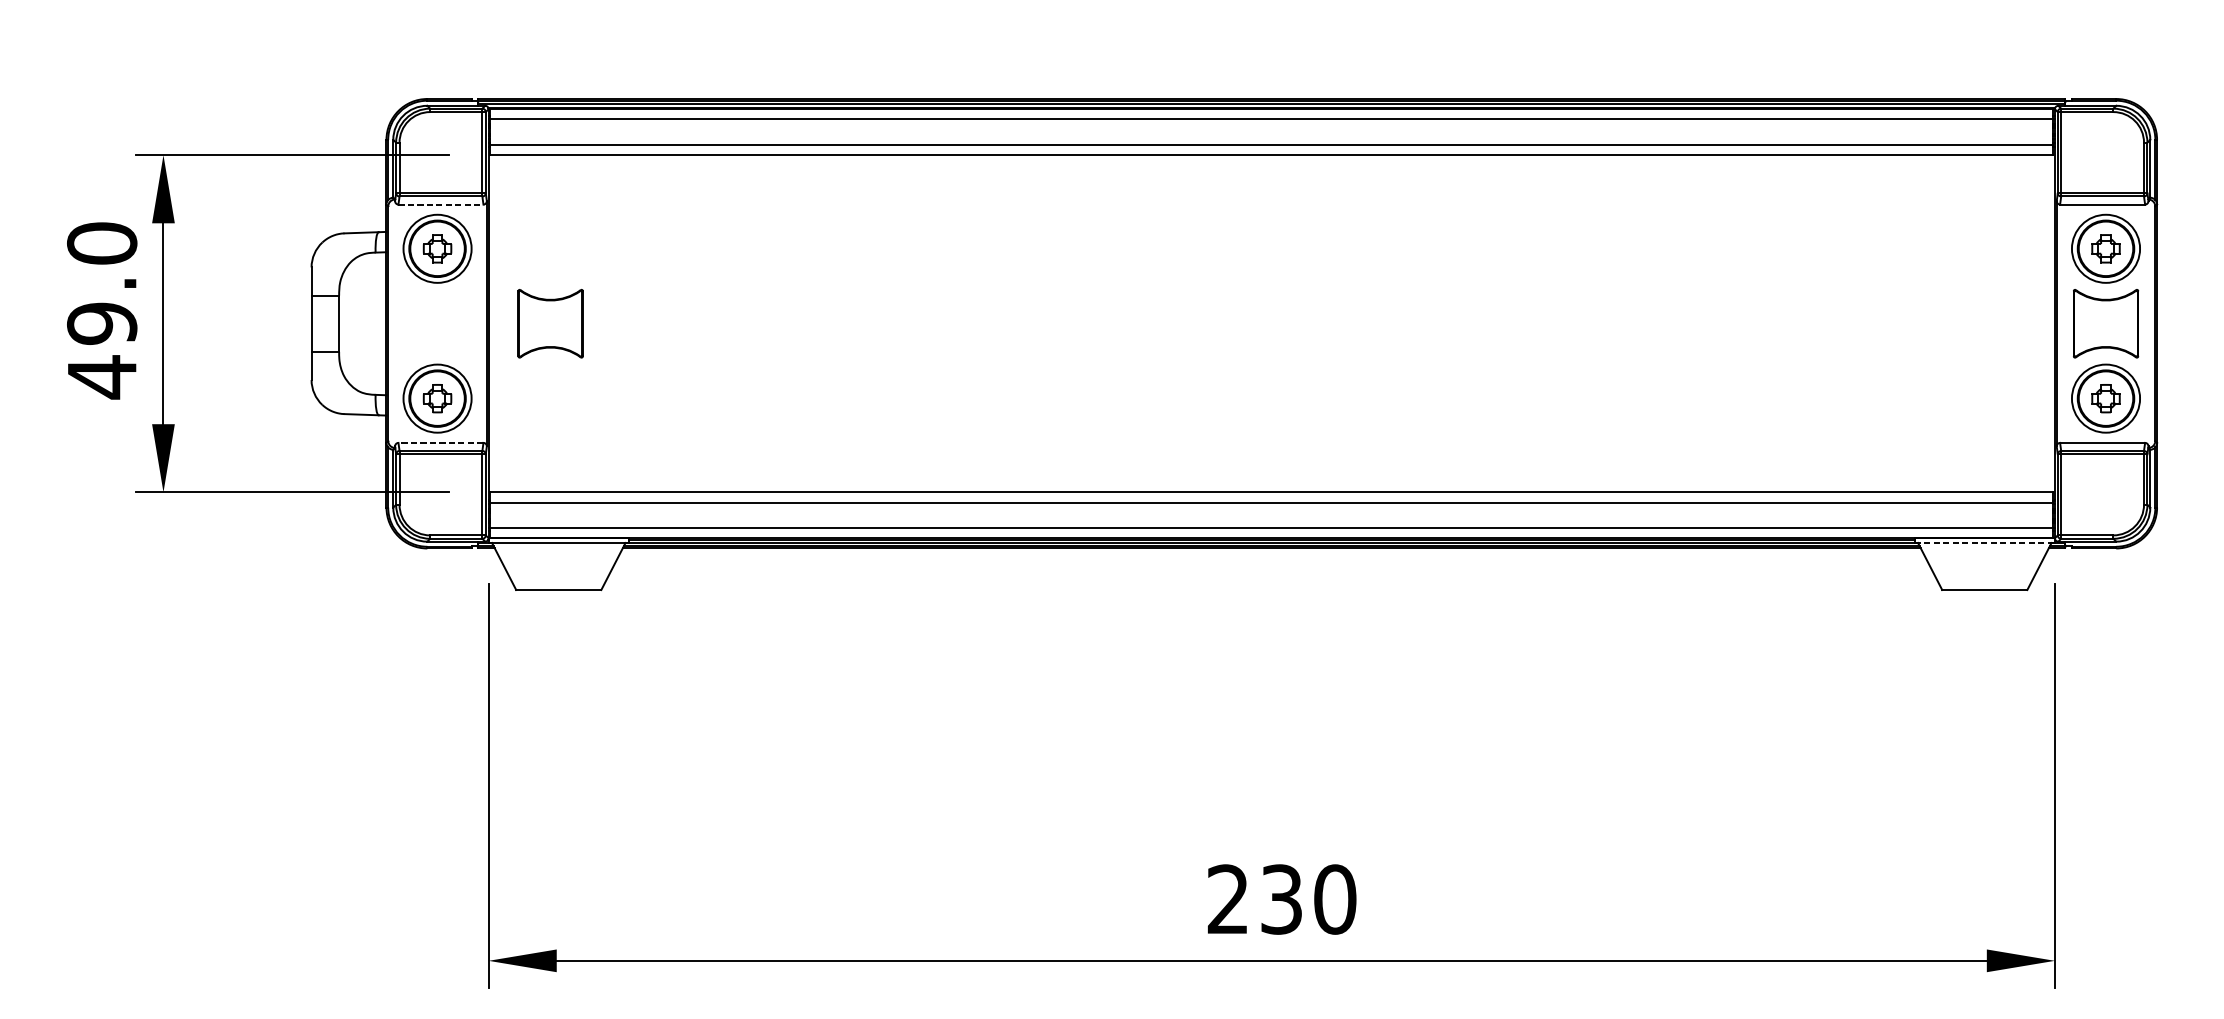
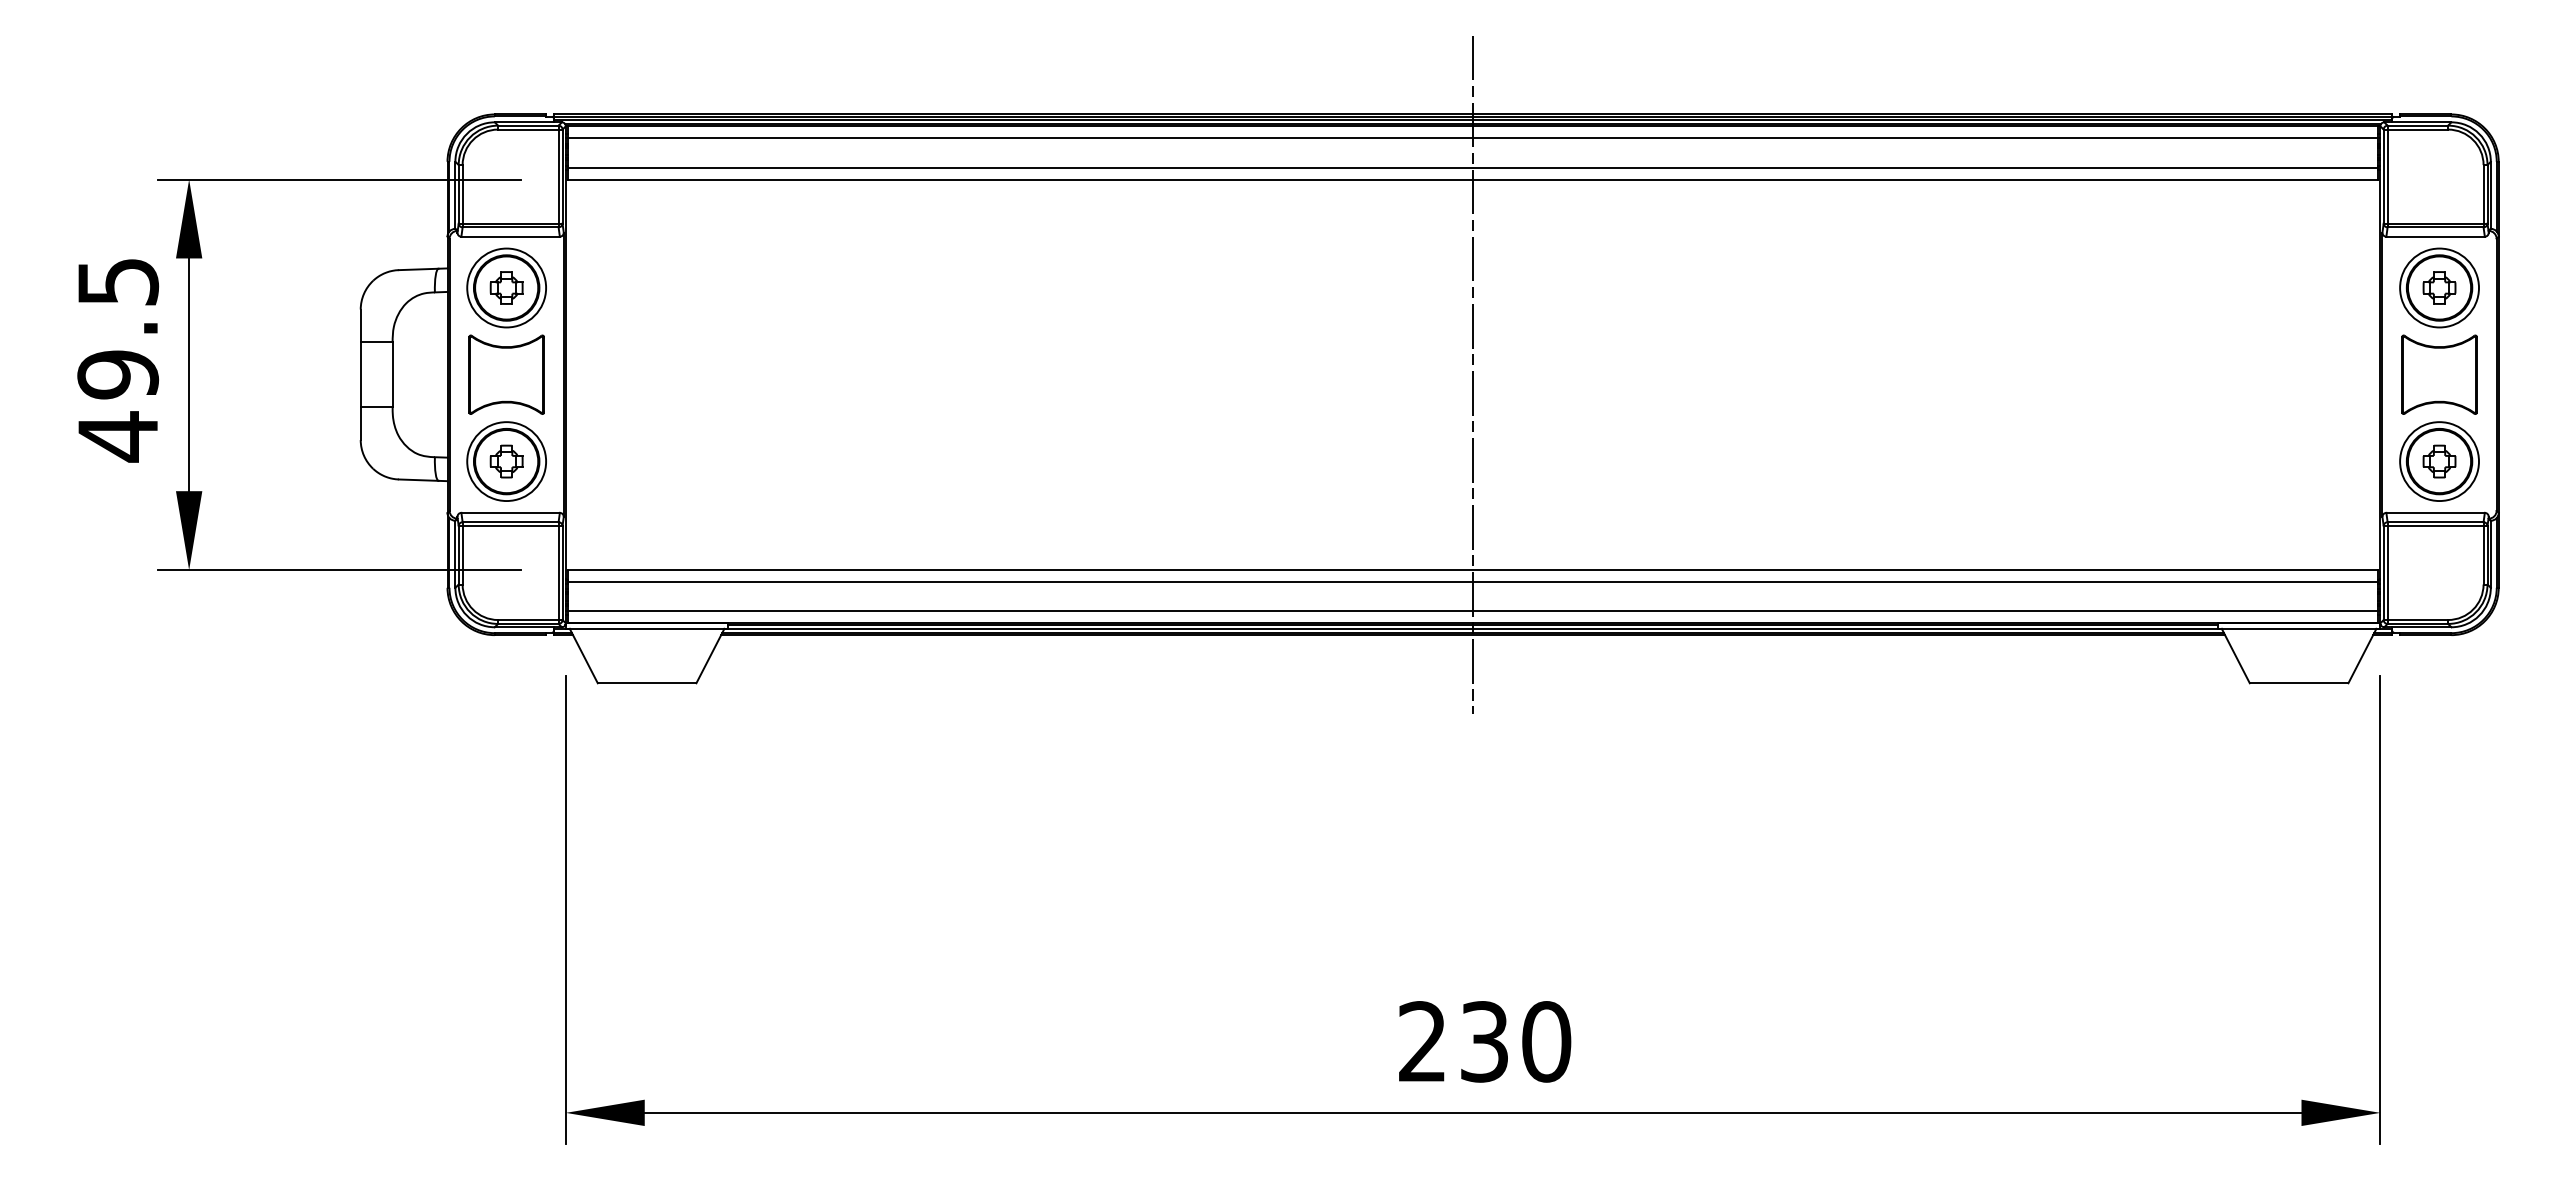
line: (441, 204) -> (511, 236), dashed -> solid
text: (102, 243) -> (118, 281), 49.0 -> 49.5
part: (550, 323) -> (506, 374), moved
line: (1272, 323) -> (1473, 374), added
line: (440, 442) -> (510, 512), dashed -> solid
line: (1985, 542) -> (2299, 628), dashed -> solid

